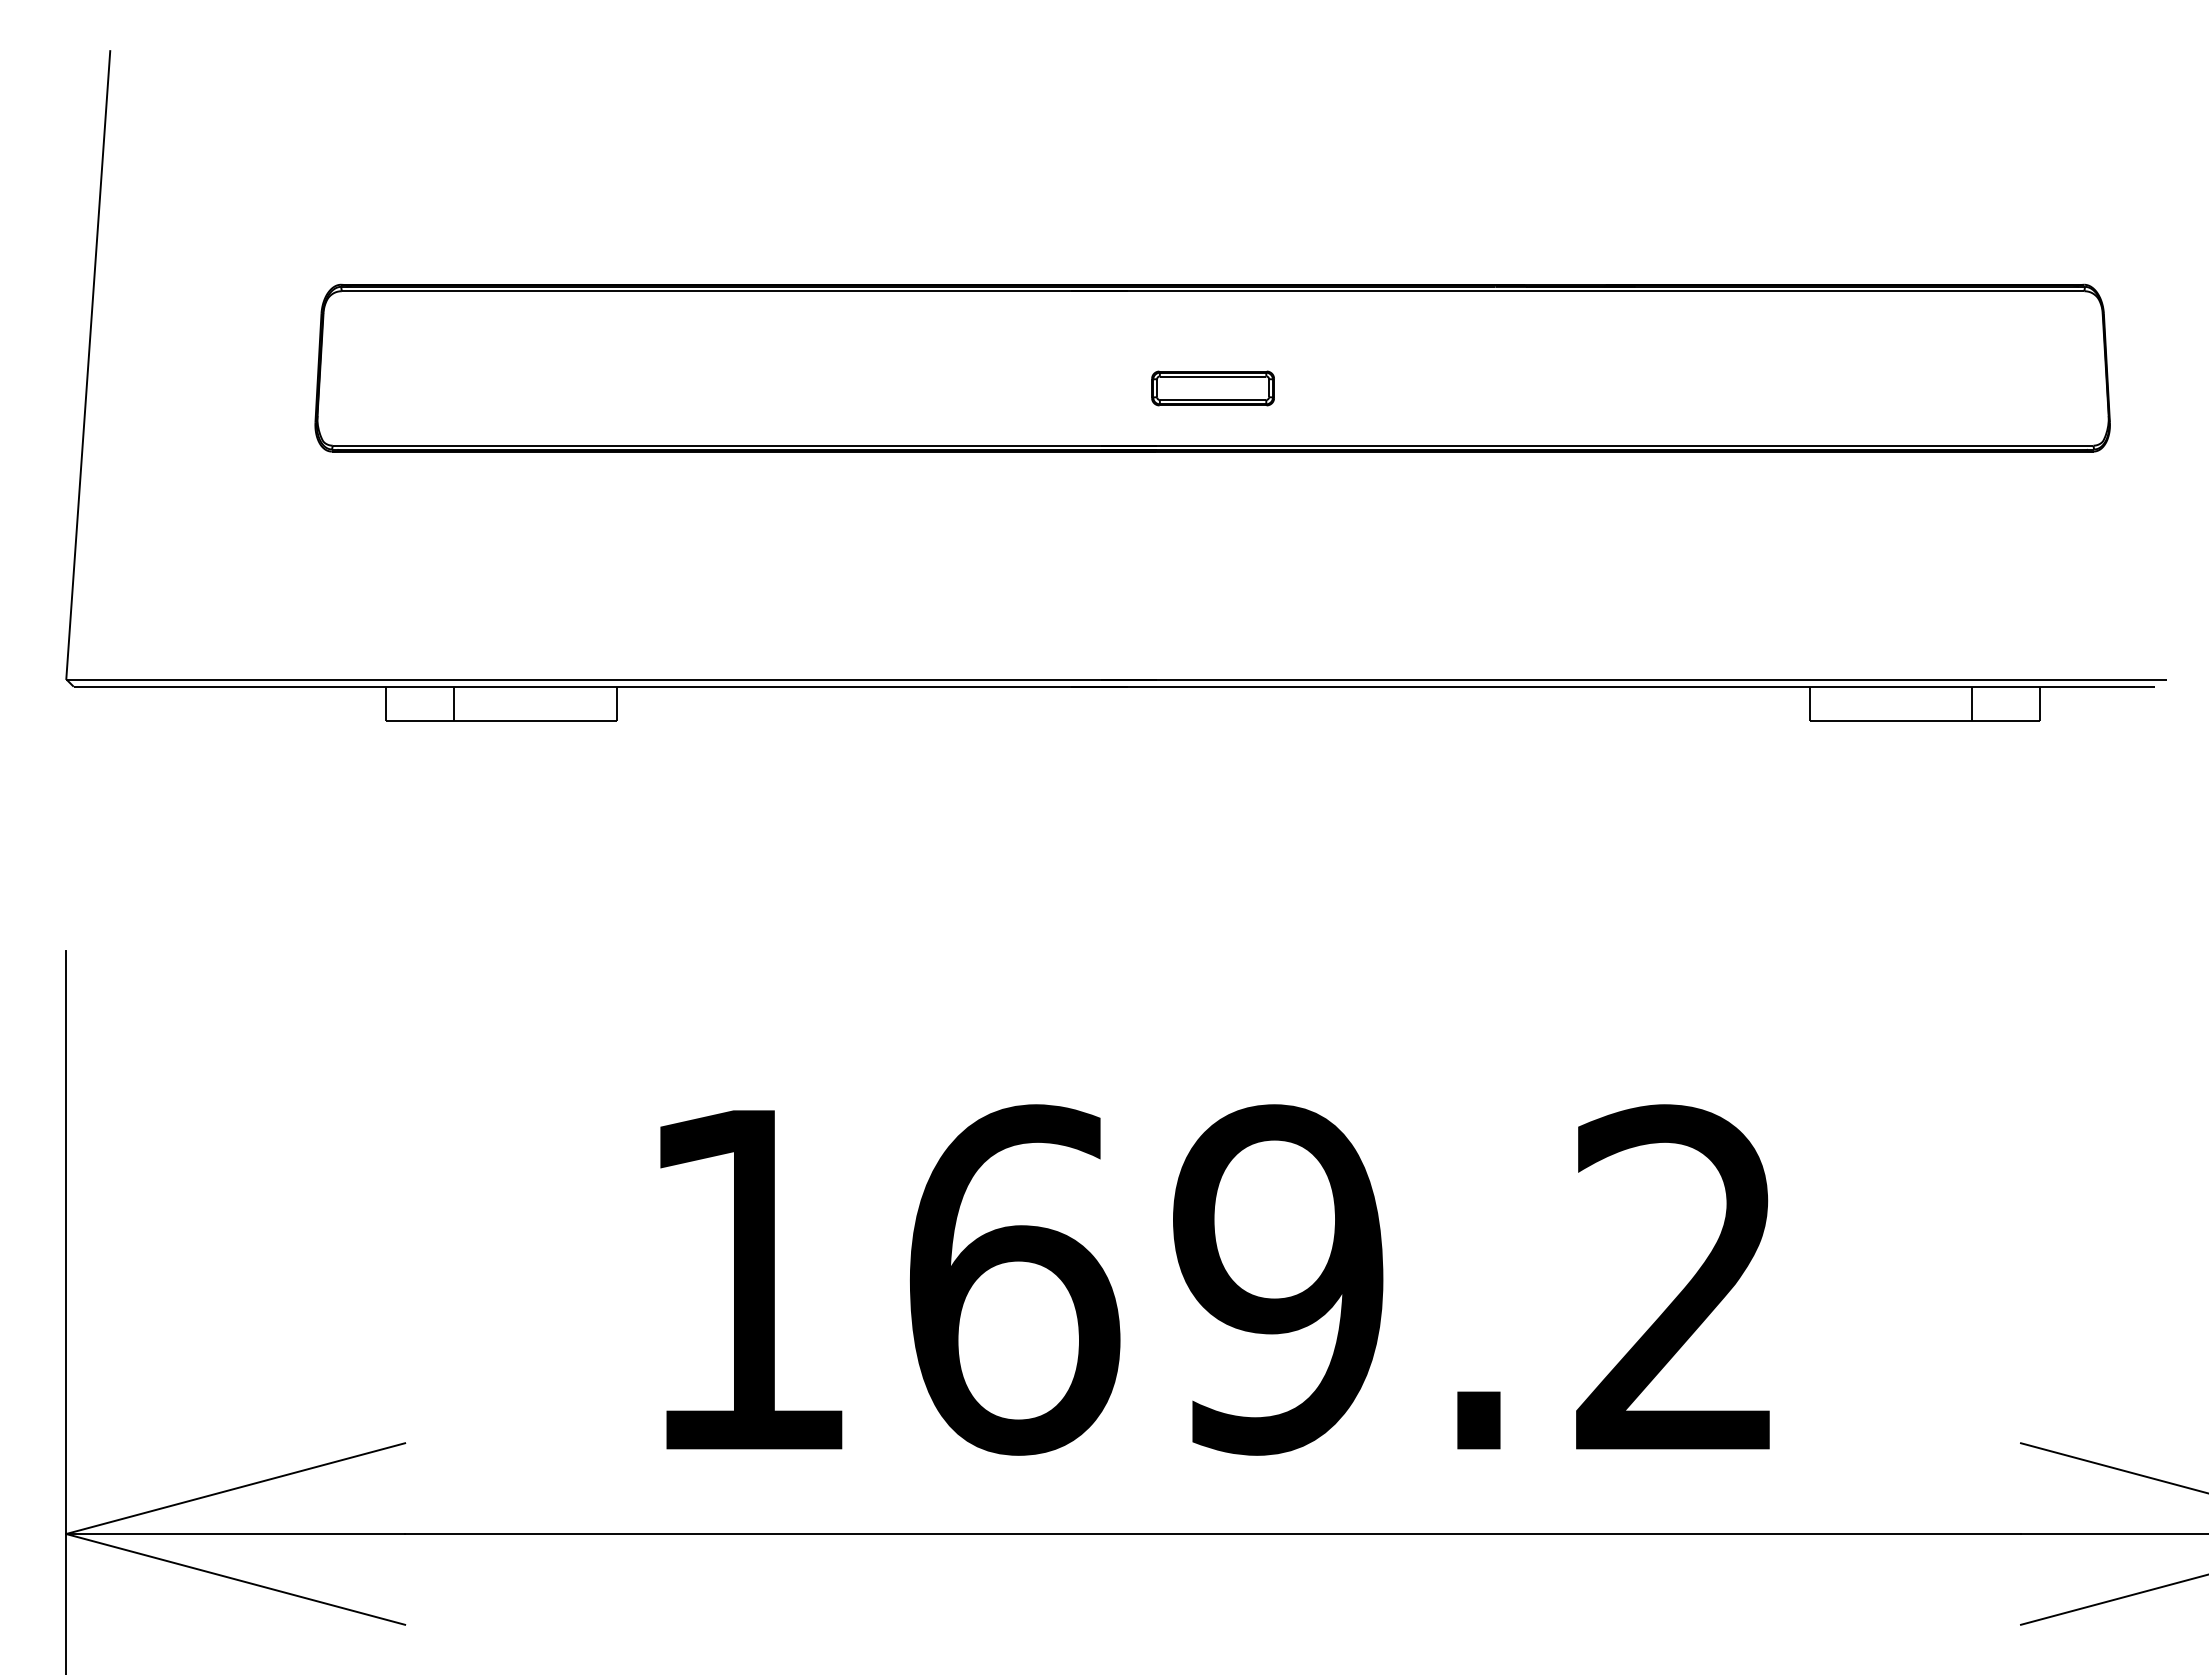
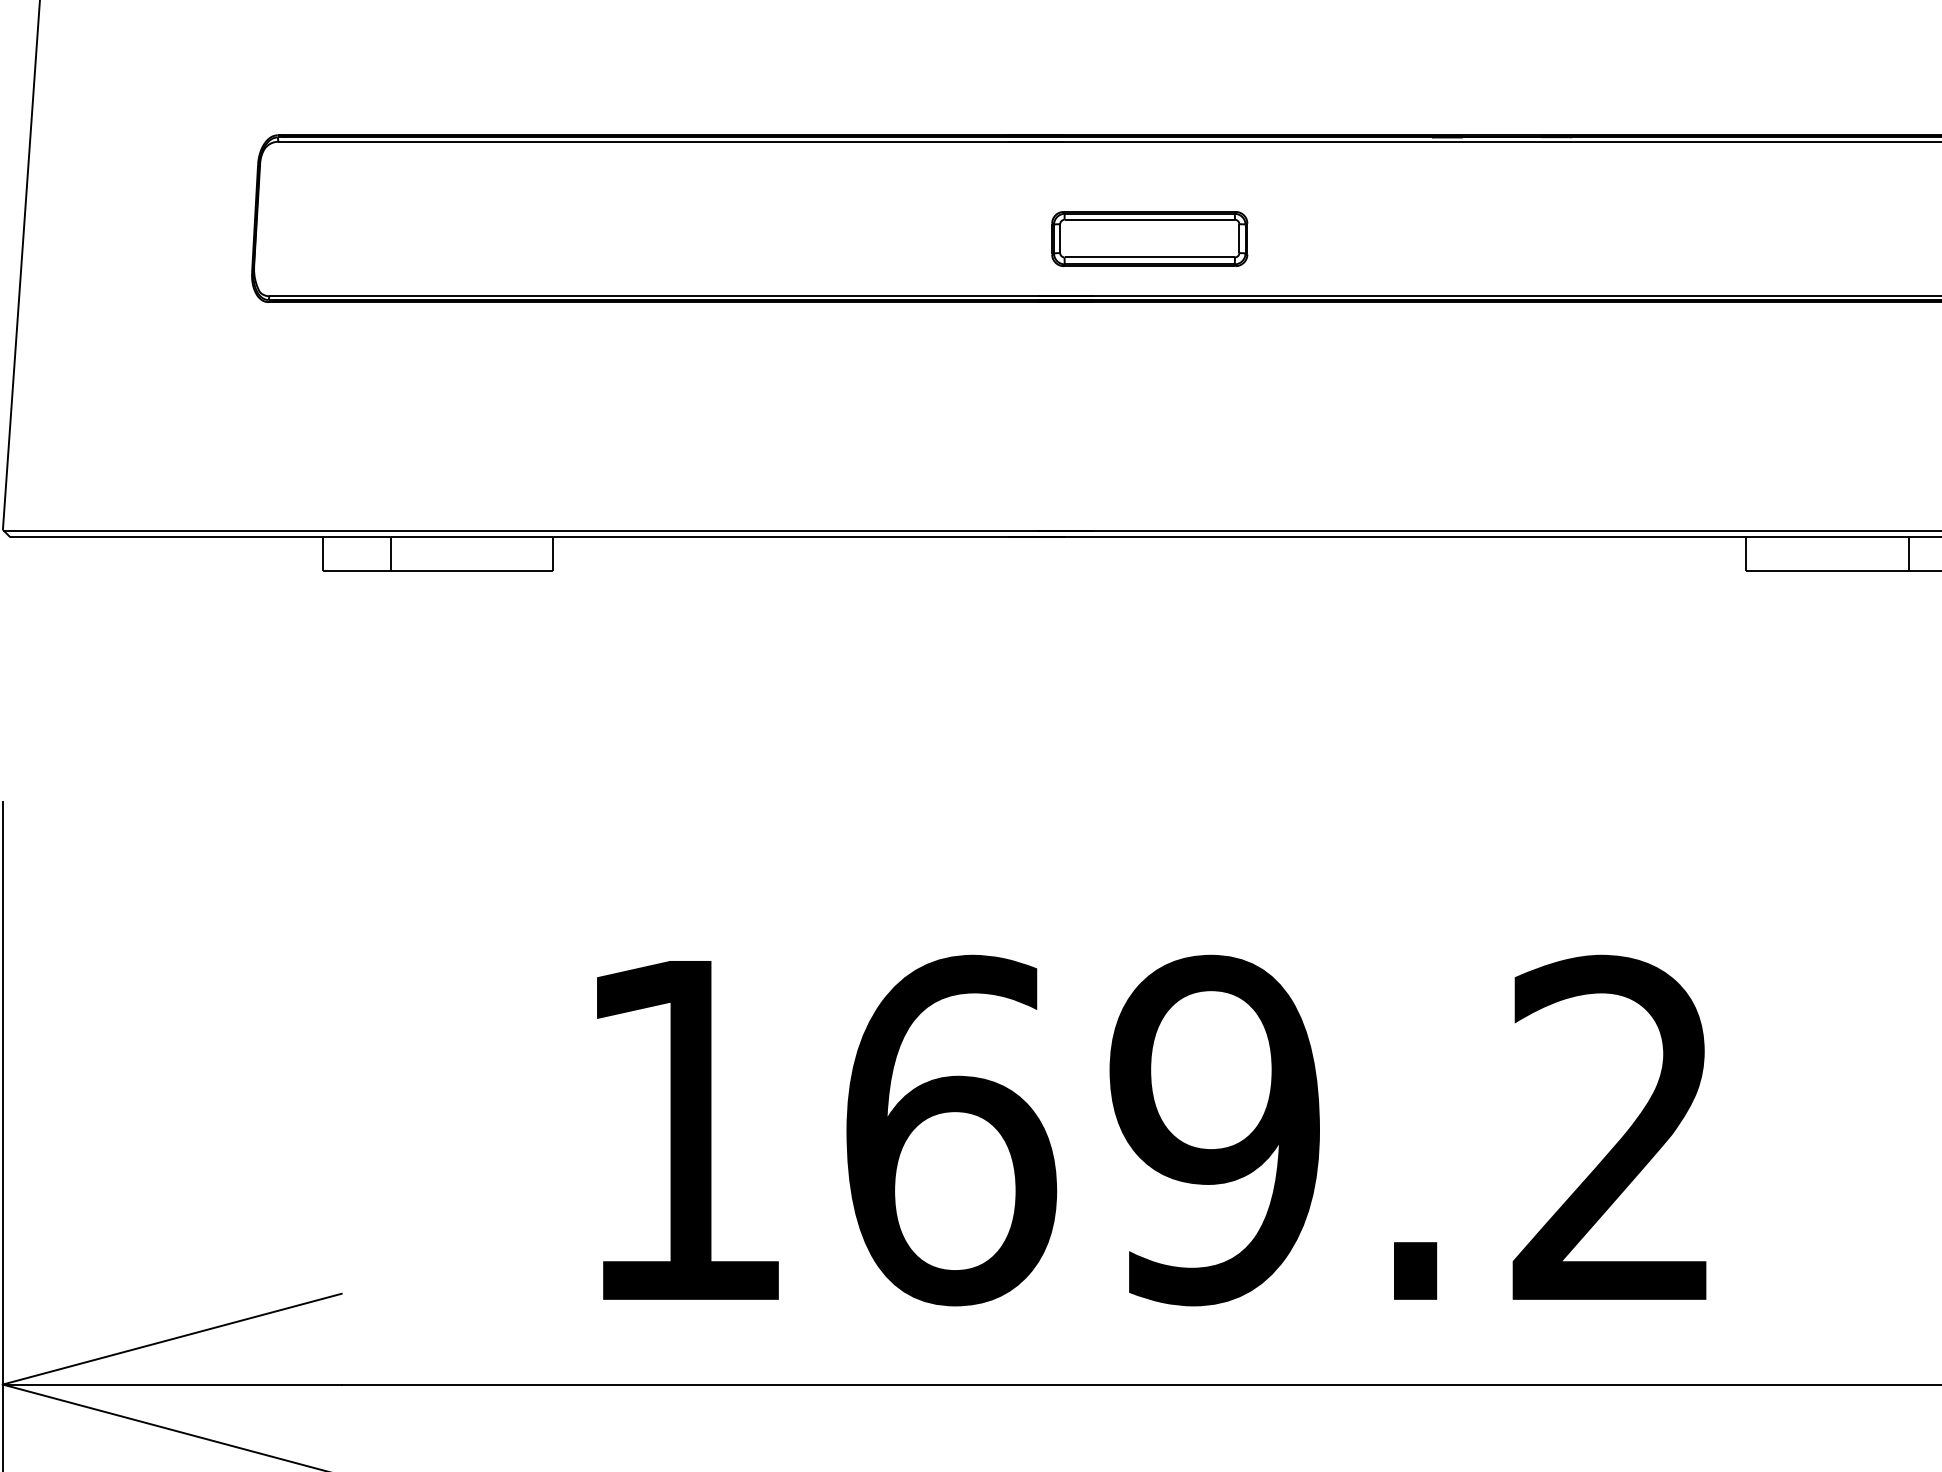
part: (1212, 388) -> (1149, 239), size x1.6

